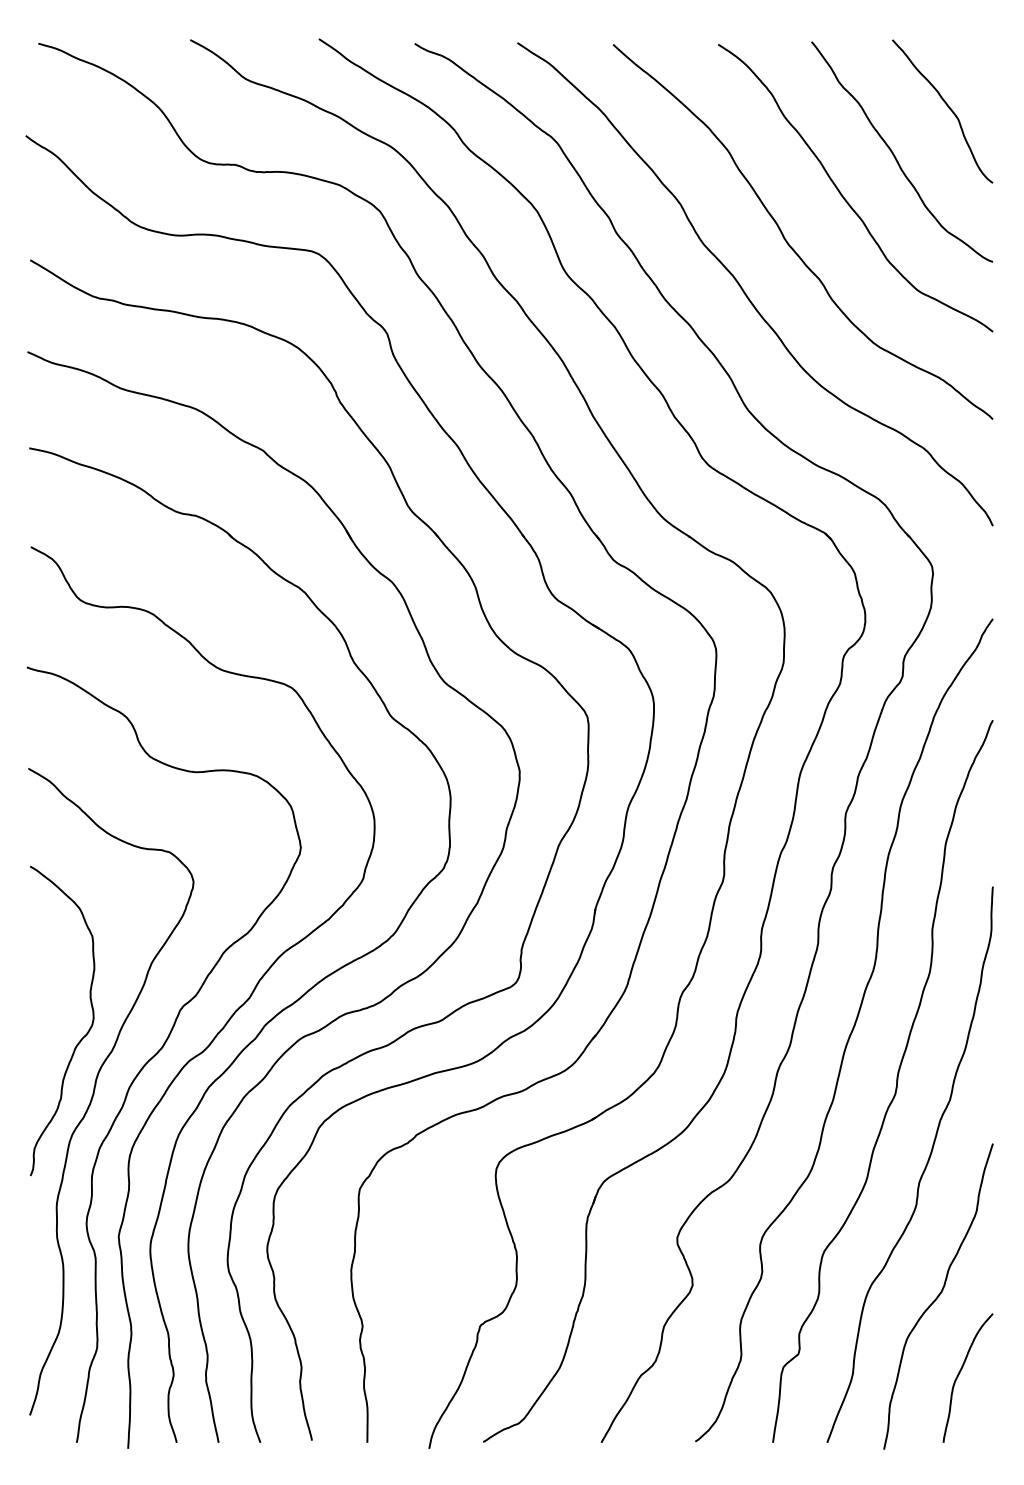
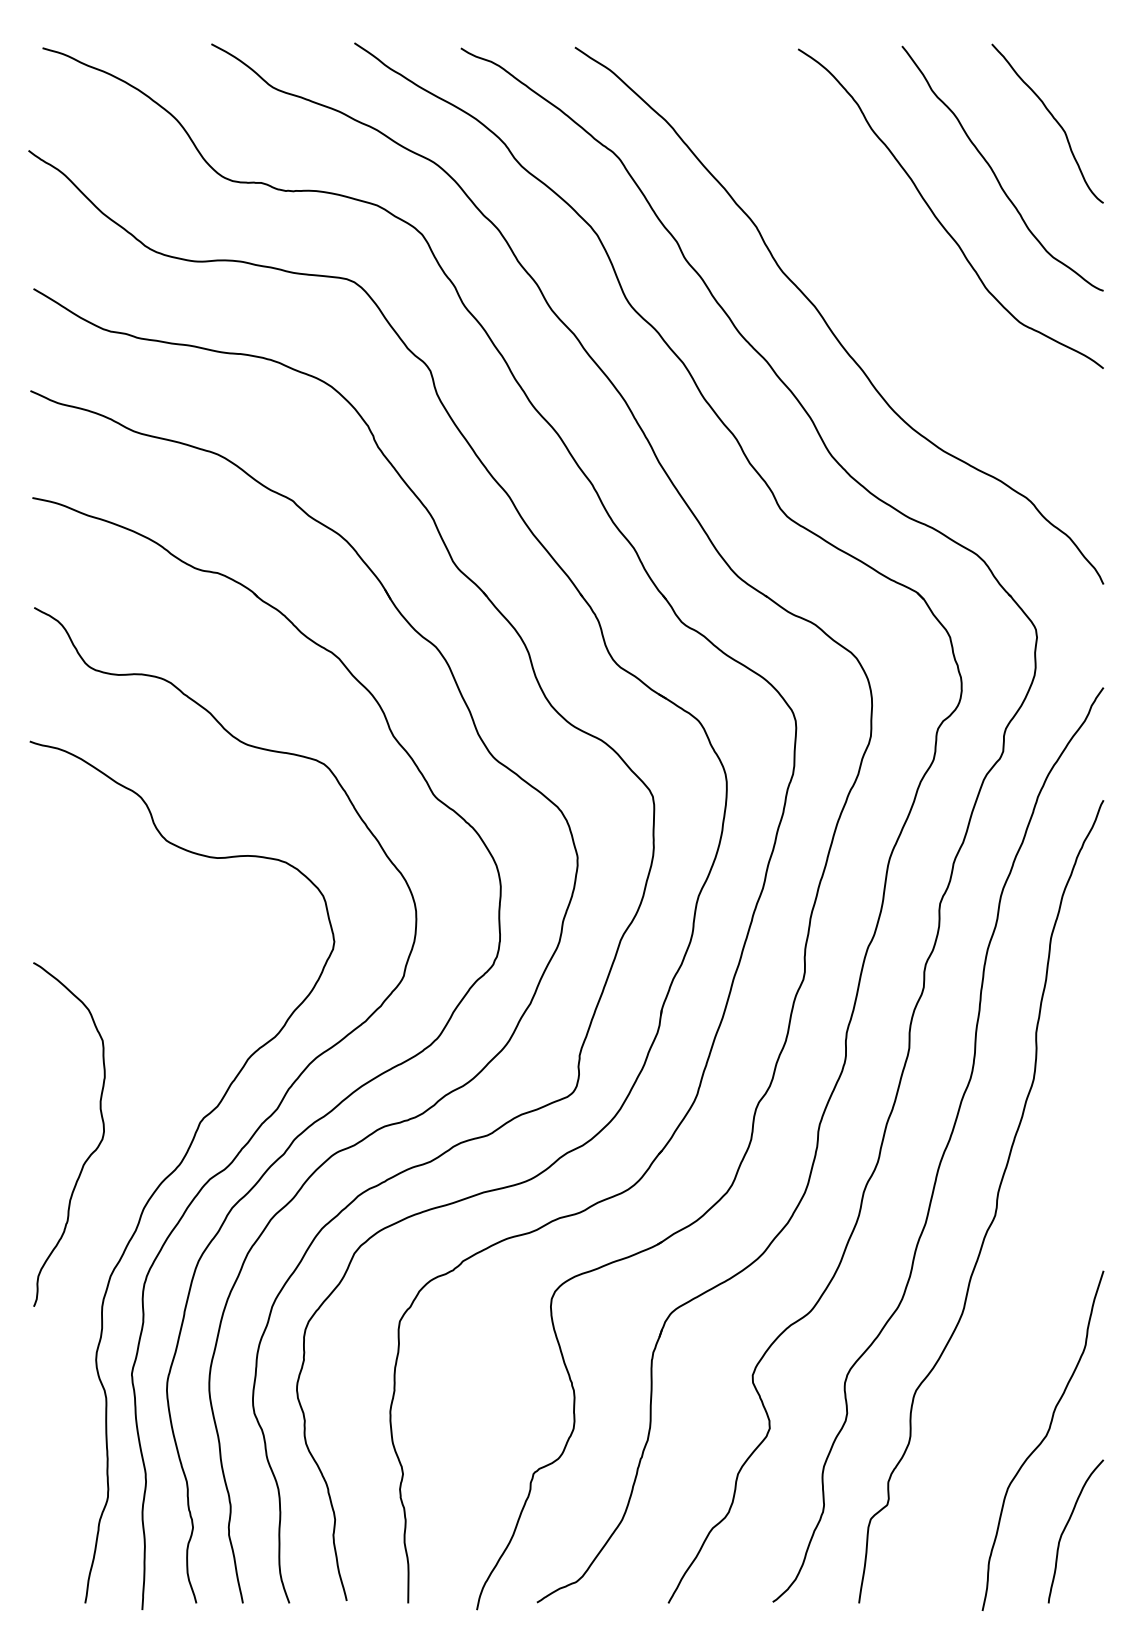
curve: (788, 242) -> (876, 269), removed
curve: (95, 1087) -> (106, 1208), removed
curve: (922, 1172) -> (1025, 1302), removed

